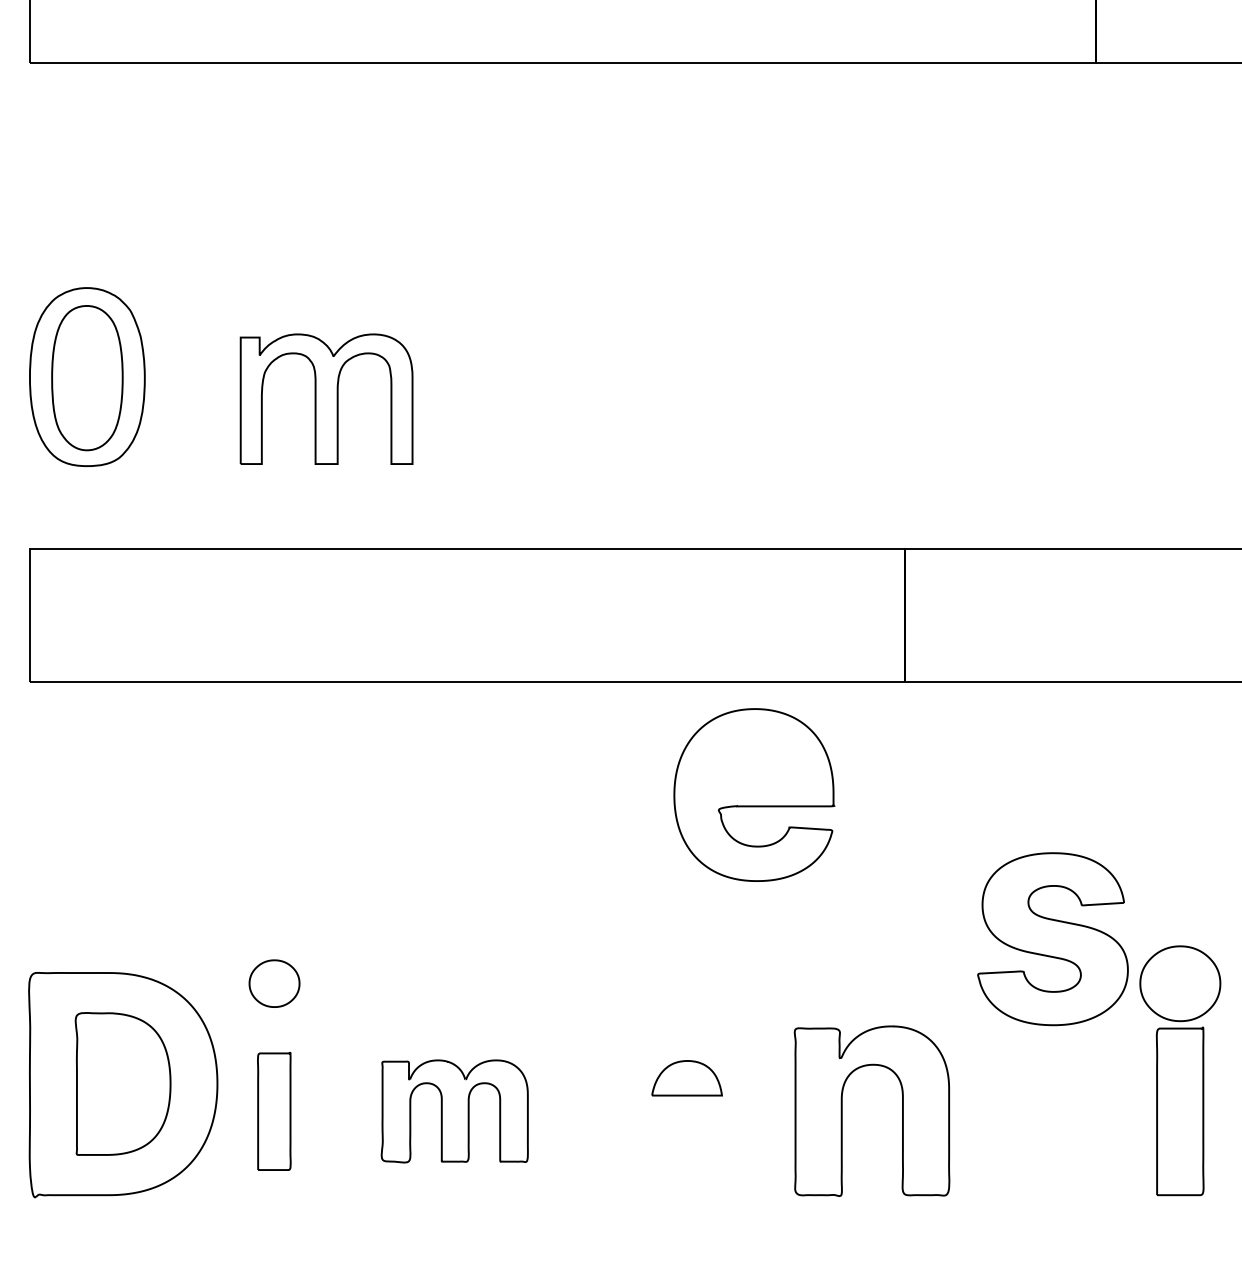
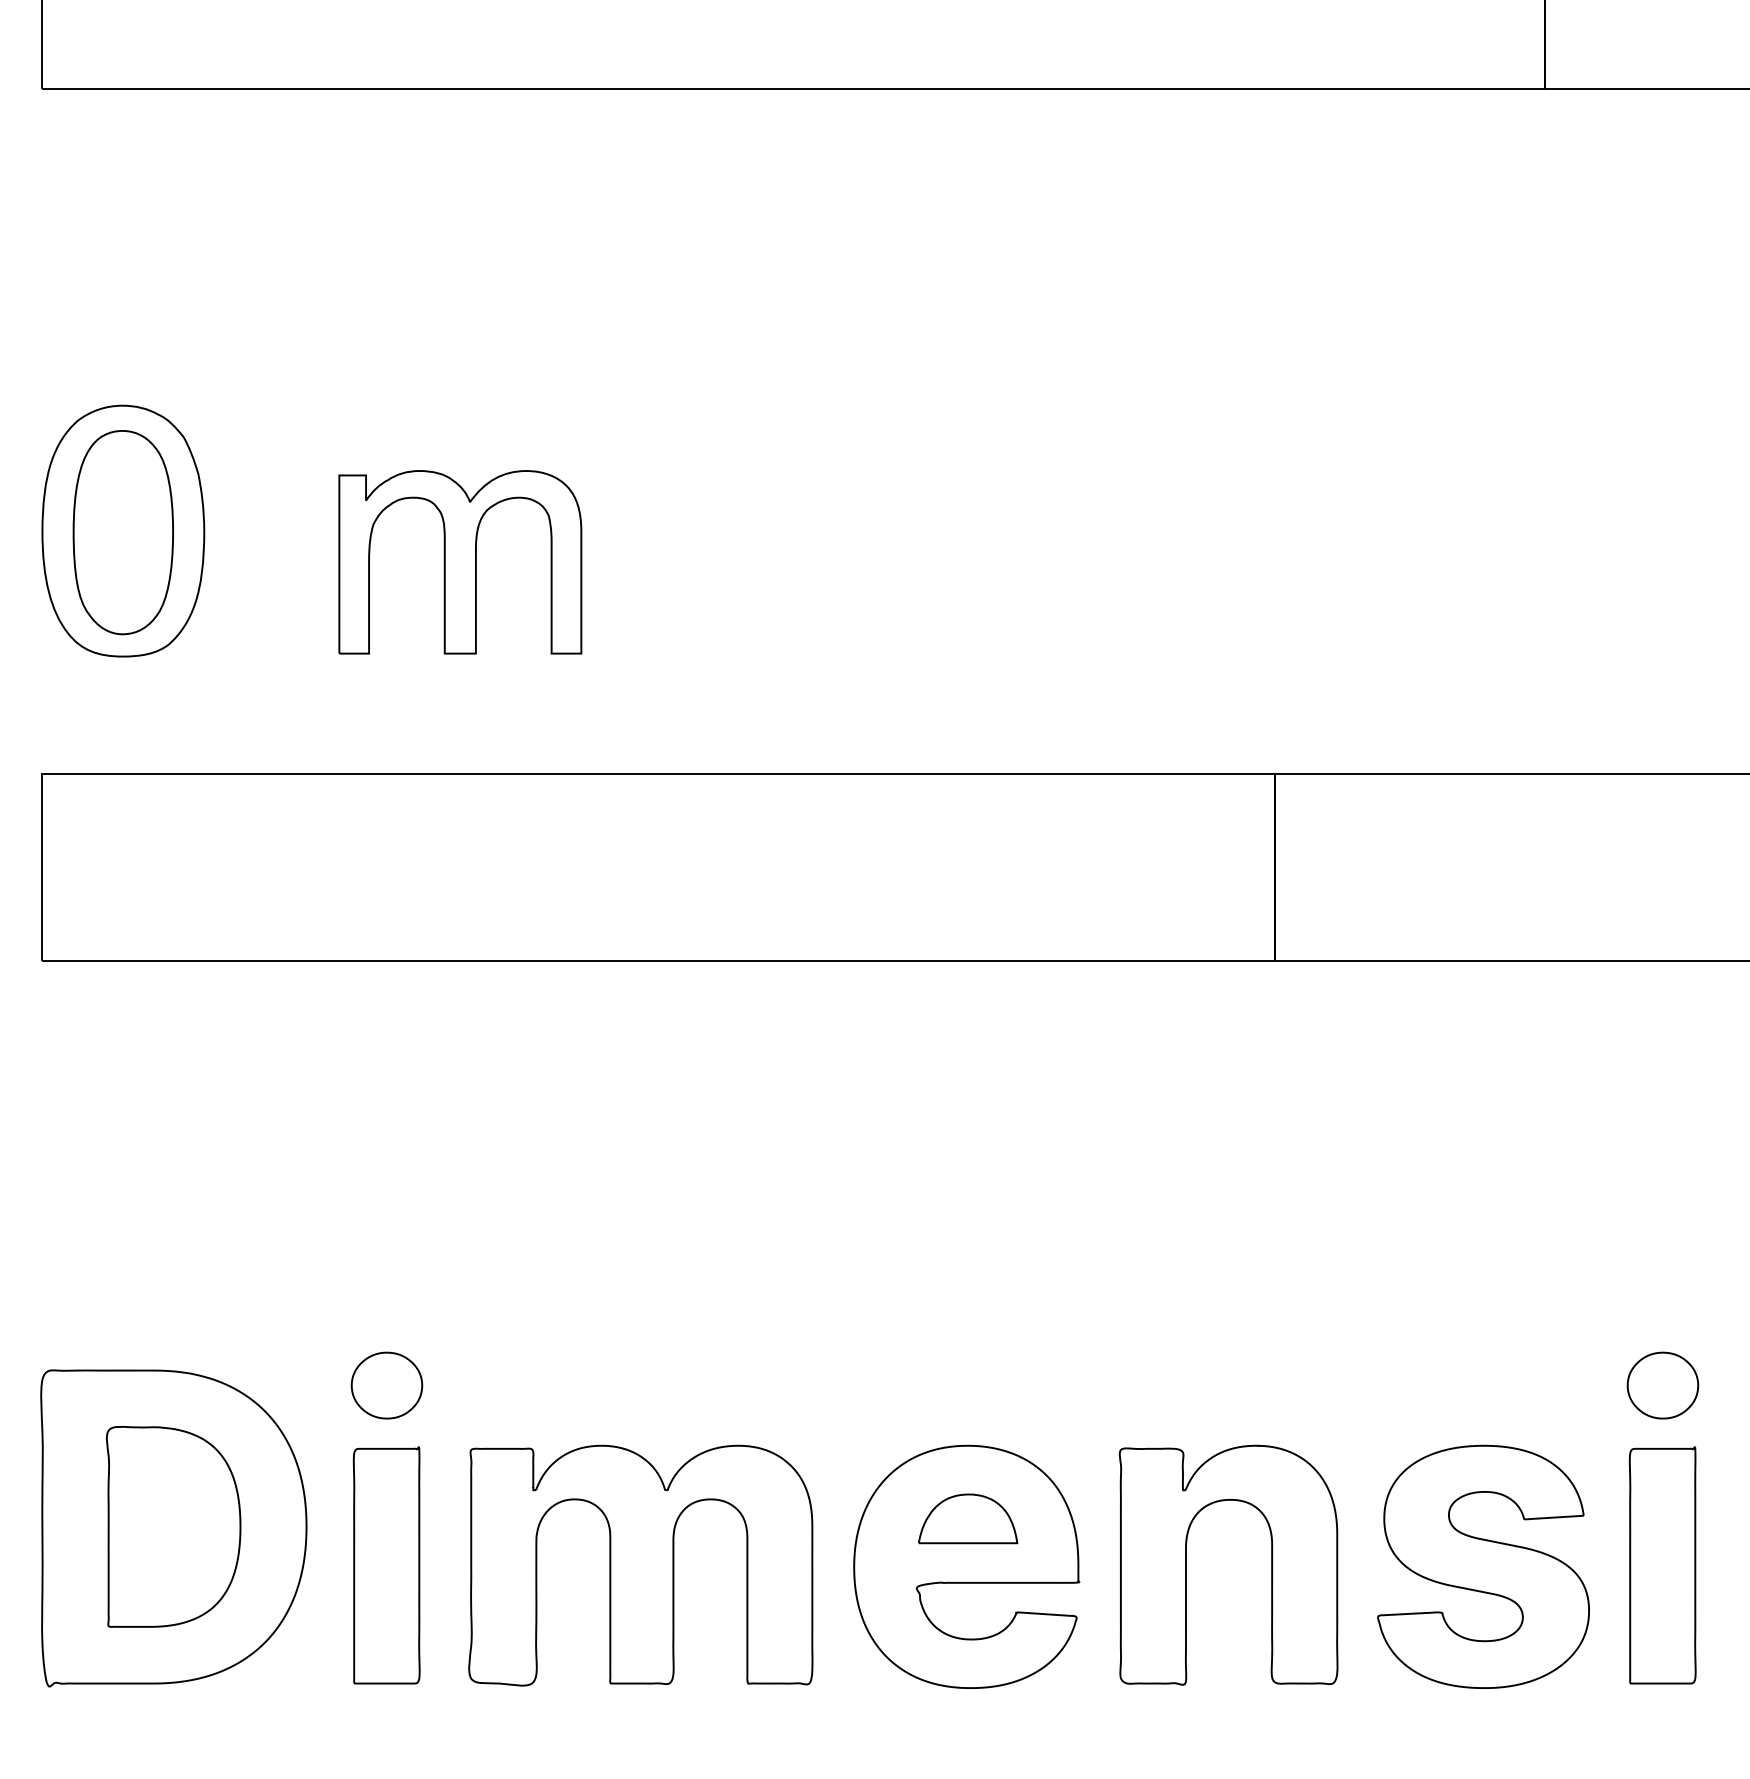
part: (754, 794) -> (966, 1566), moved
part: (1052, 938) -> (1483, 1566), moved
part: (1180, 983) -> (1662, 1385), size x0.62
part: (274, 1111) -> (386, 1565), size x1.43
part: (454, 1111) -> (640, 1565), size x1.67

